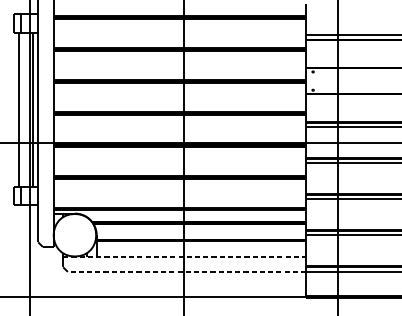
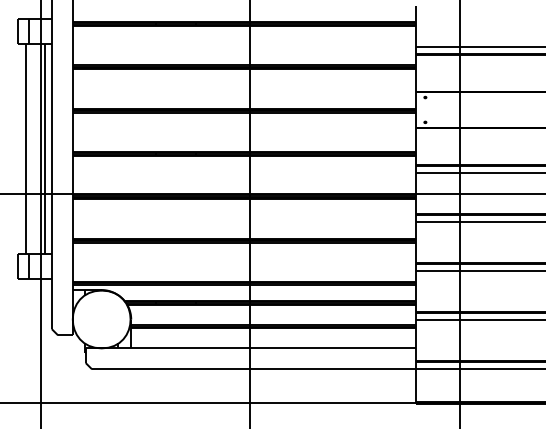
line: (185, 256) -> (251, 348), dashed -> solid
line: (187, 272) -> (254, 369), dashed -> solid

